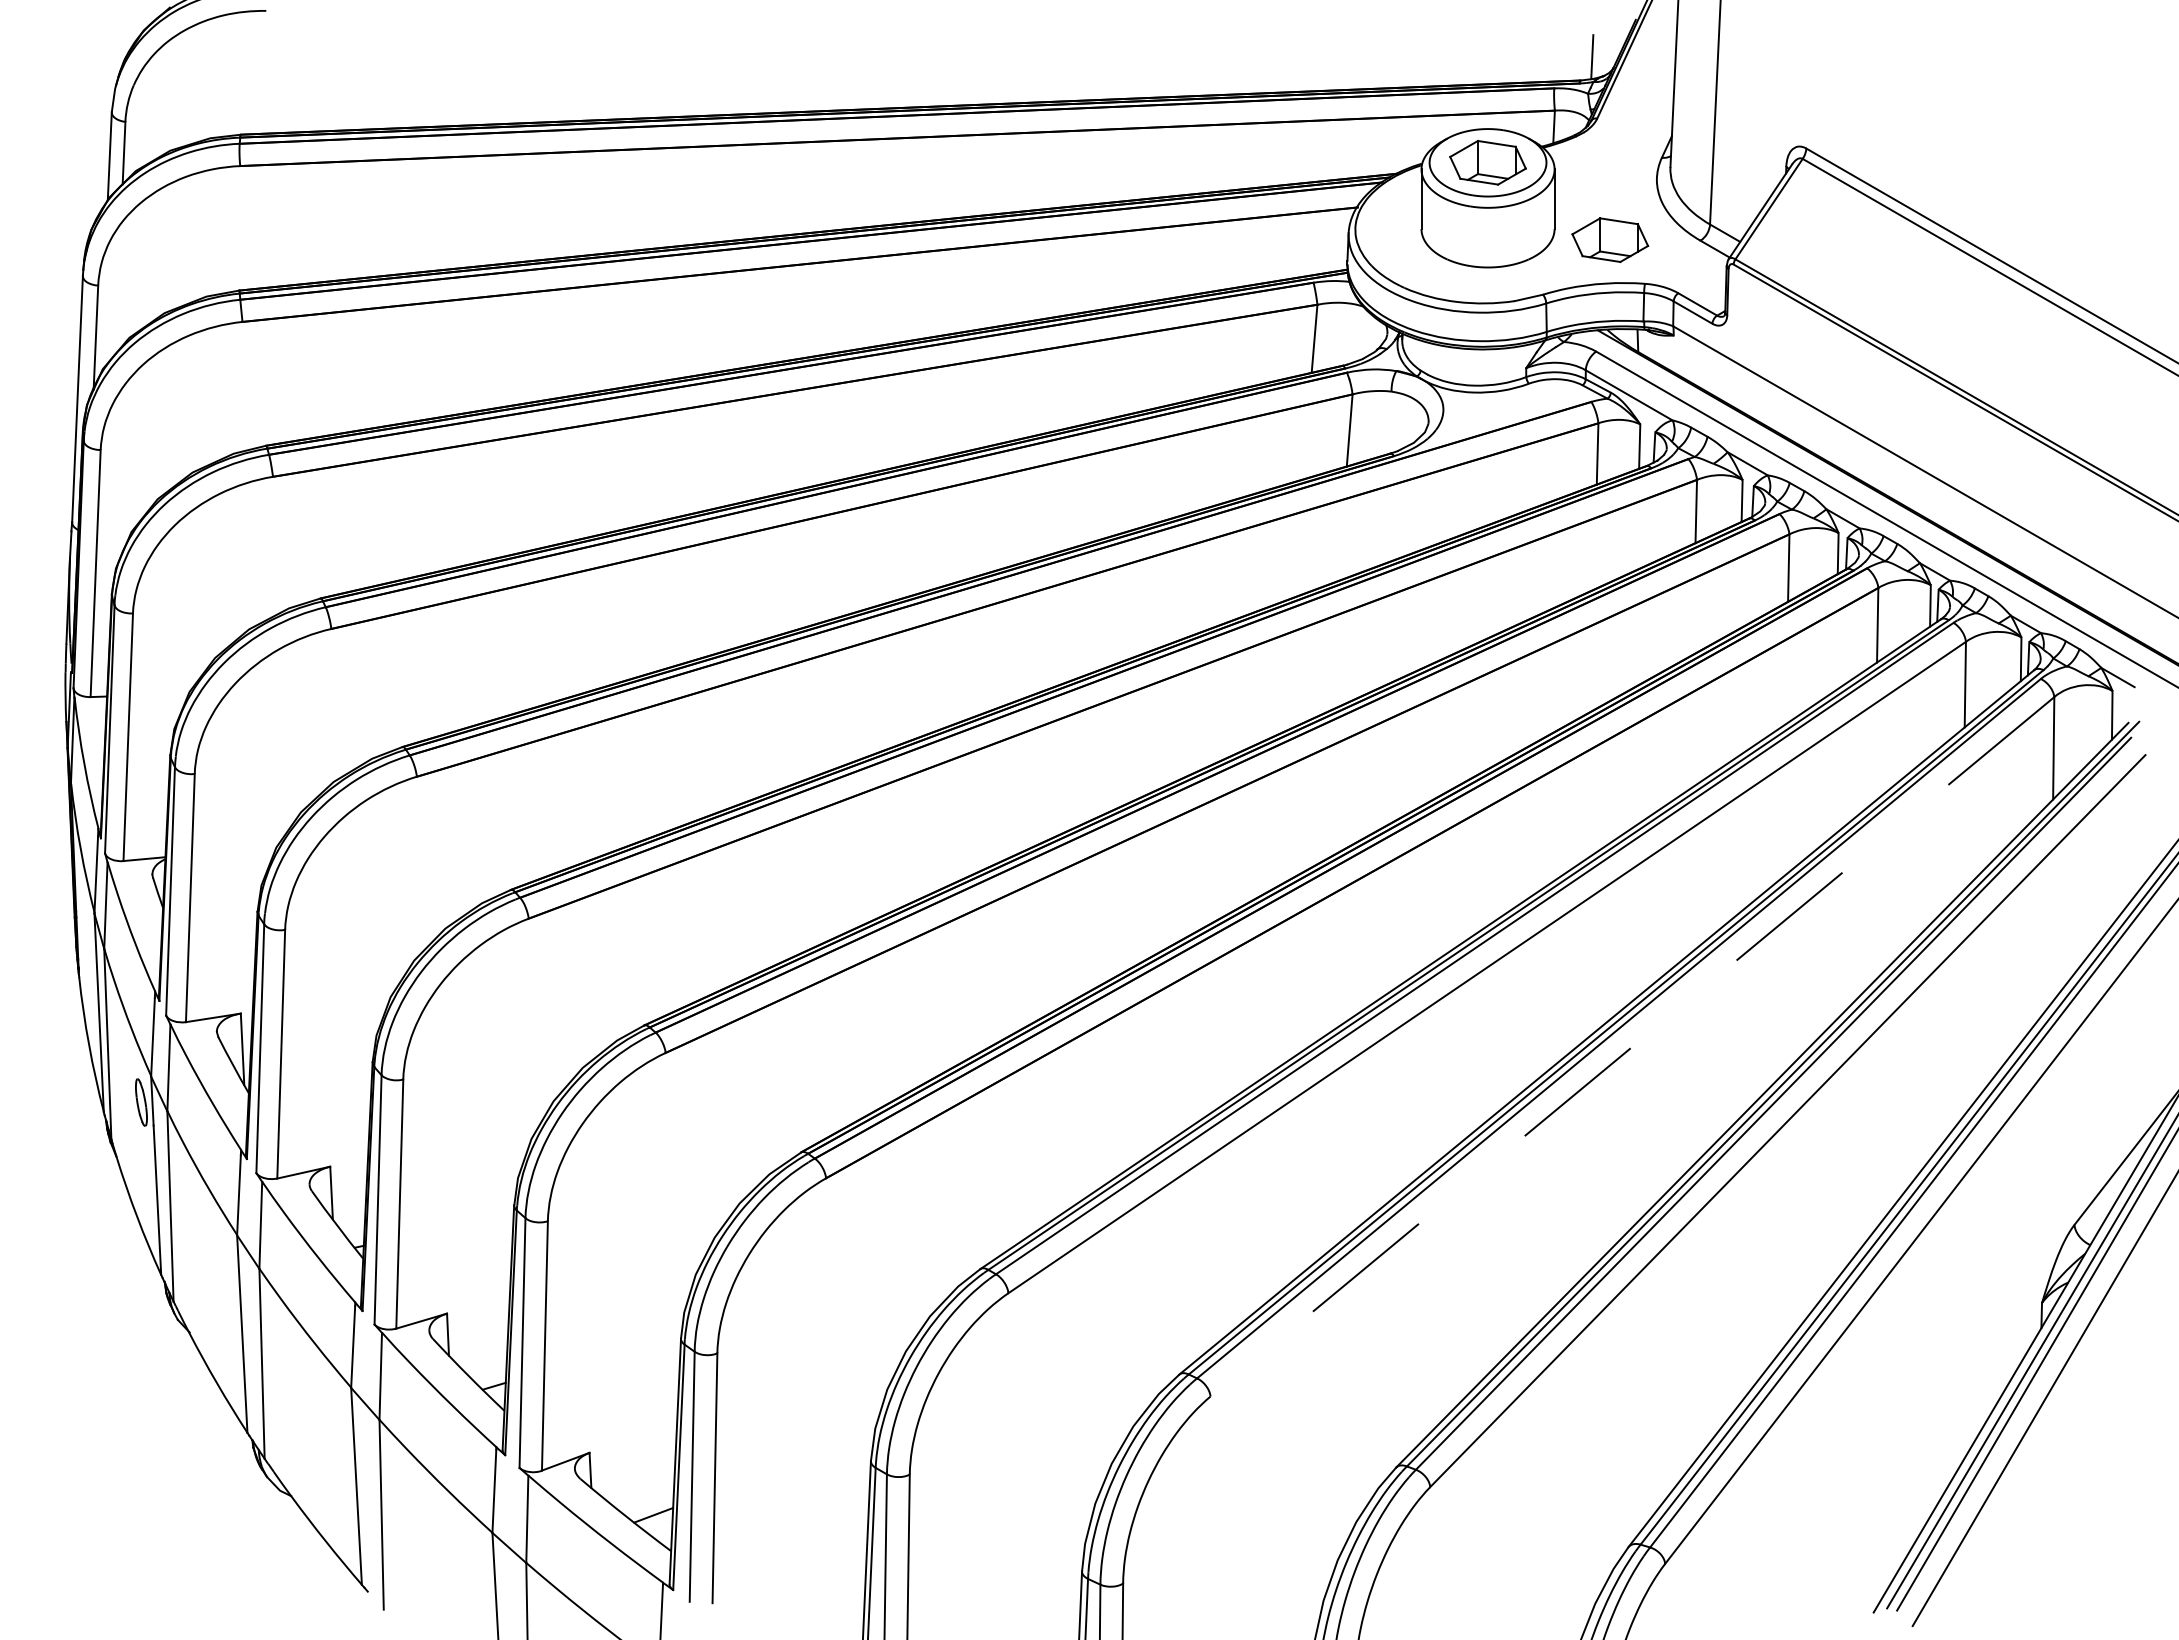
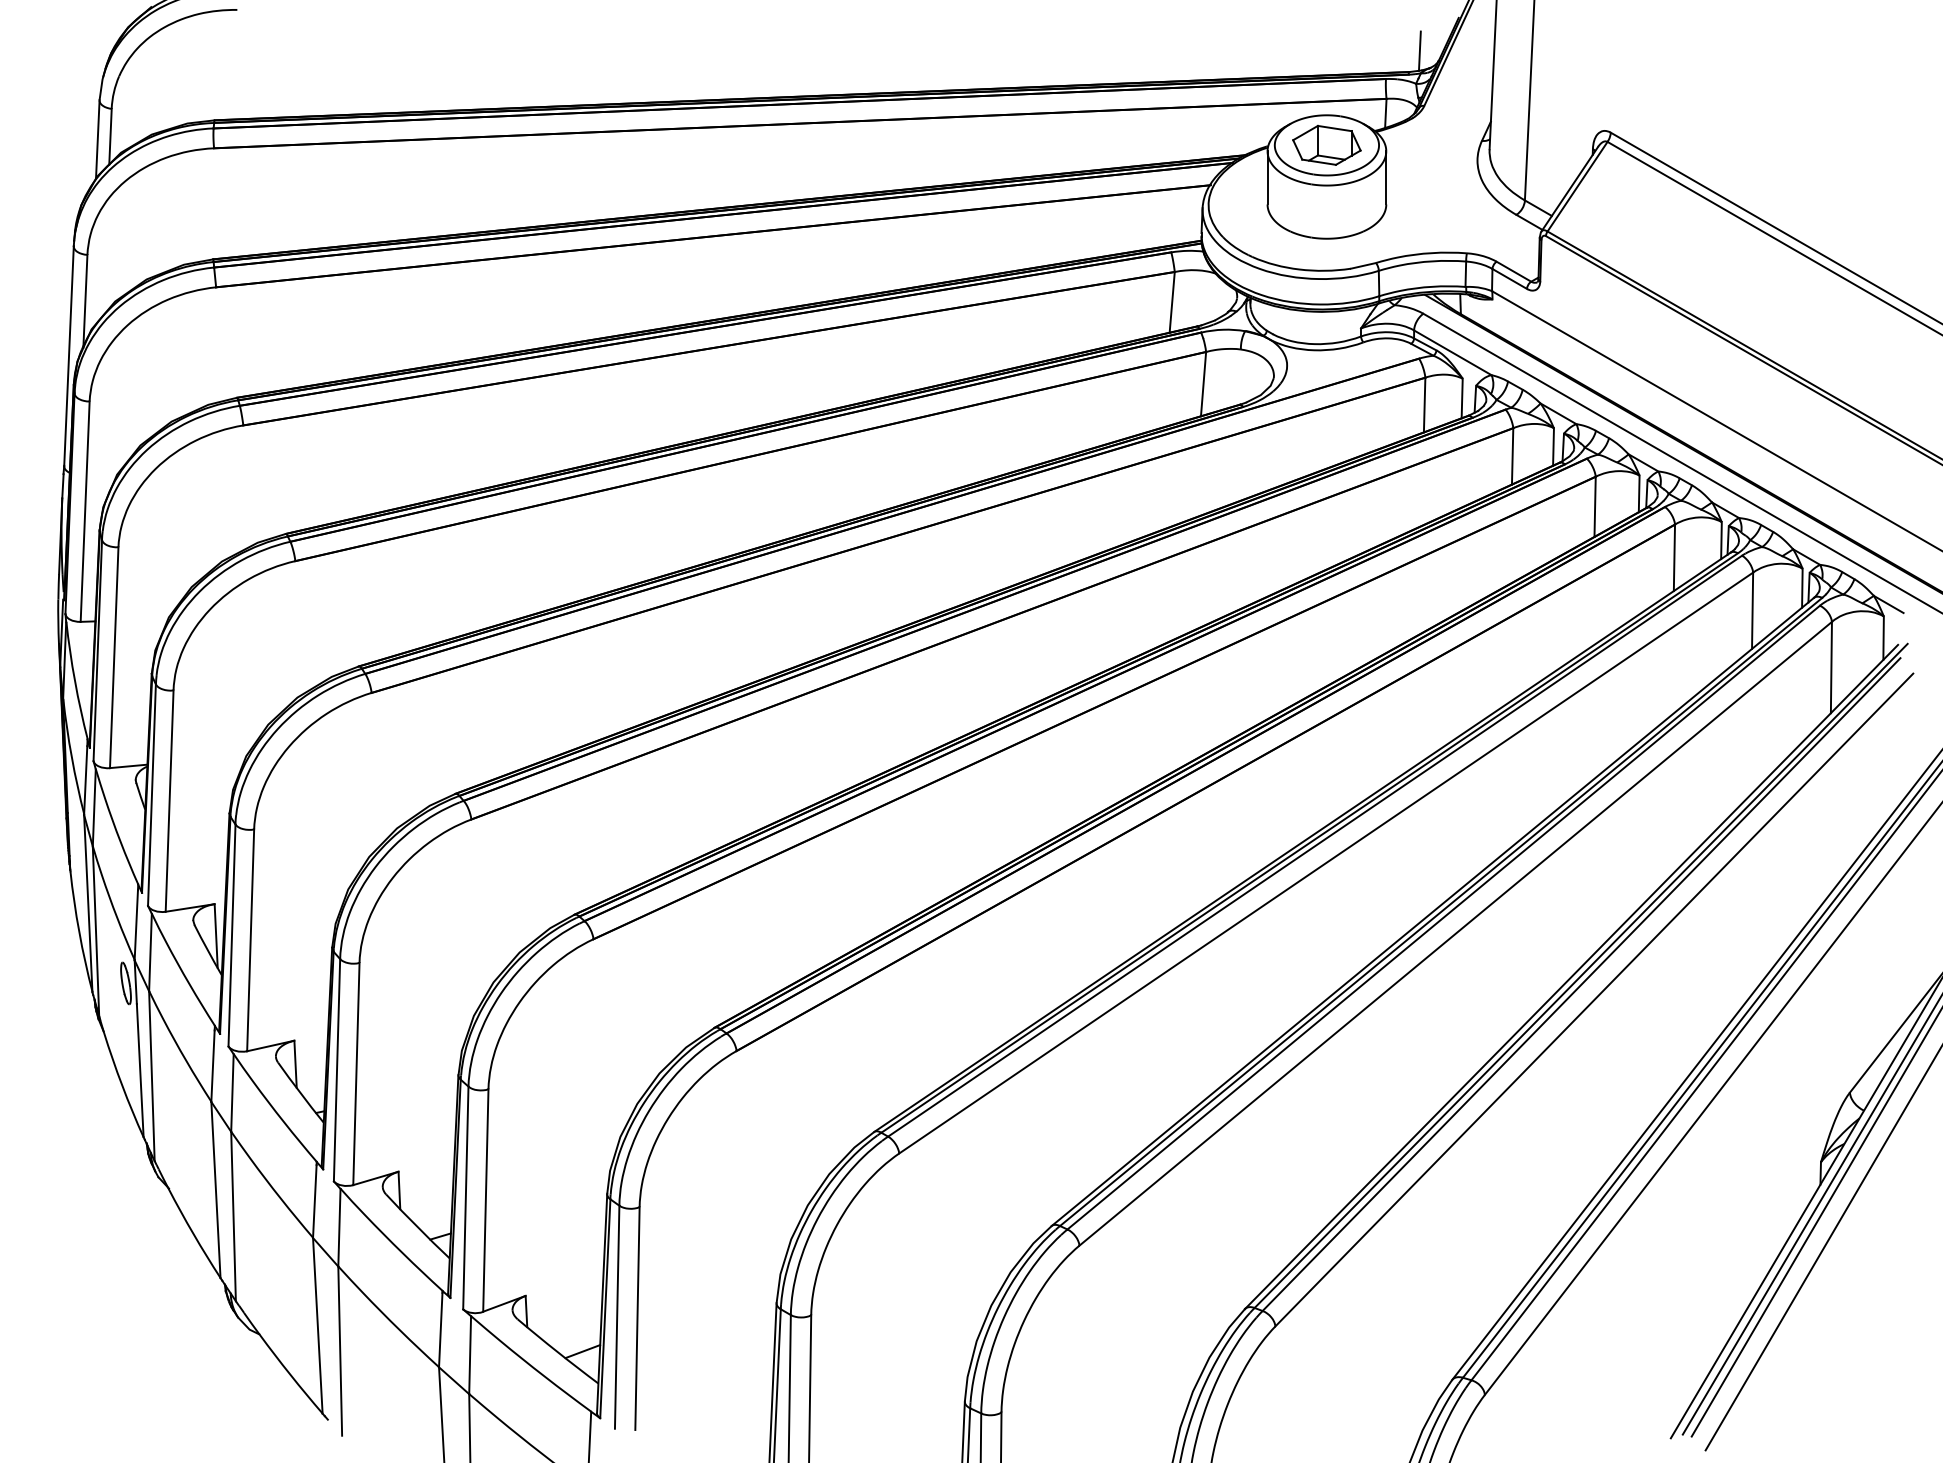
part: (1609, 239) -> (1435, 213), removed
line: (1632, 1046) -> (1455, 933), dashed -> solid

